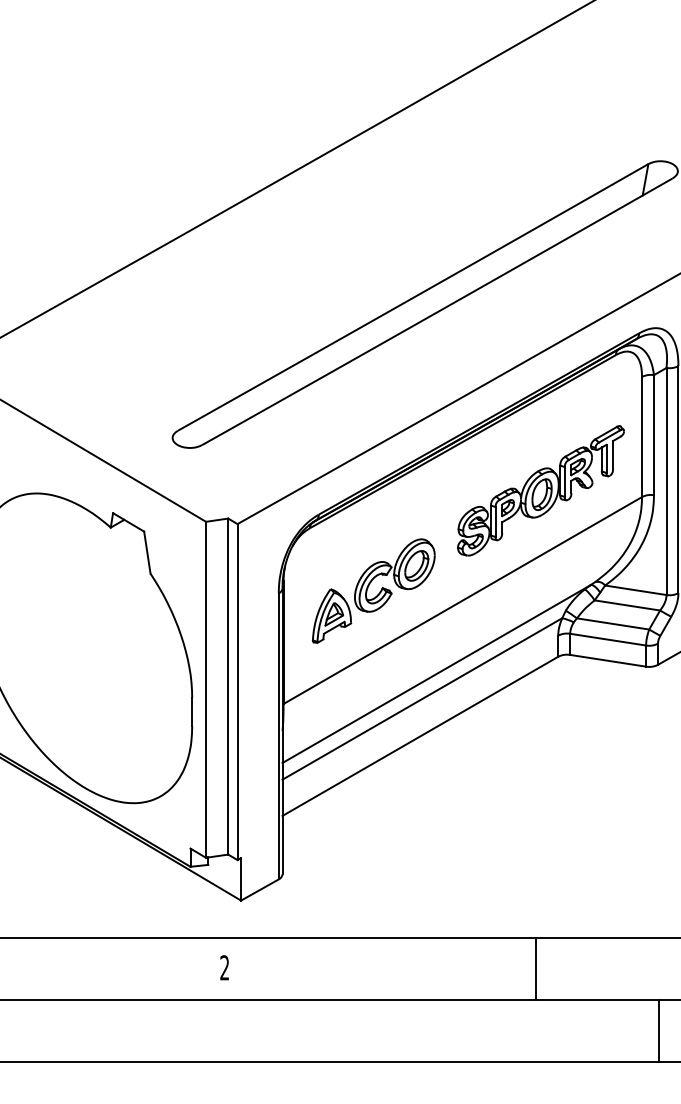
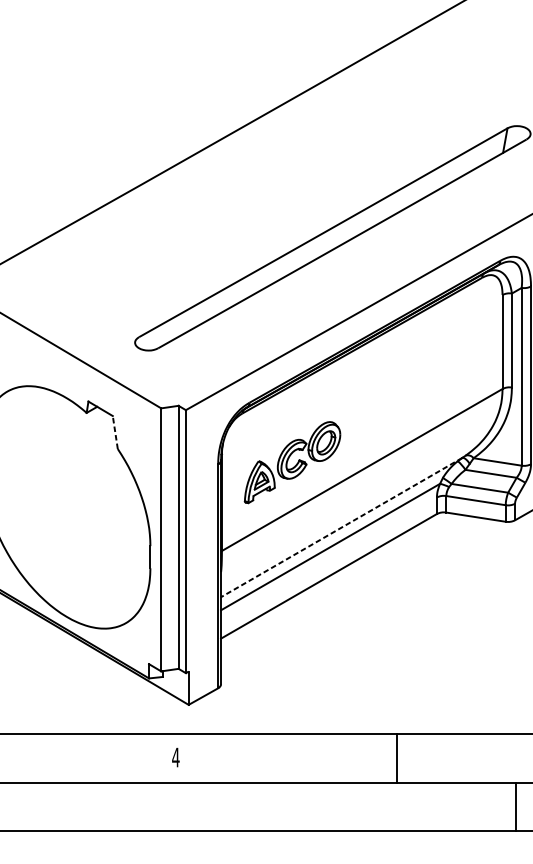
part: (540, 490) -> (423, 383), removed
line: (147, 552) -> (115, 432), solid -> dashed
line: (436, 674) -> (341, 527), solid -> dashed
text: (224, 967) -> (175, 757), 2 -> 4
line: (535, 969) -> (397, 758), moved

